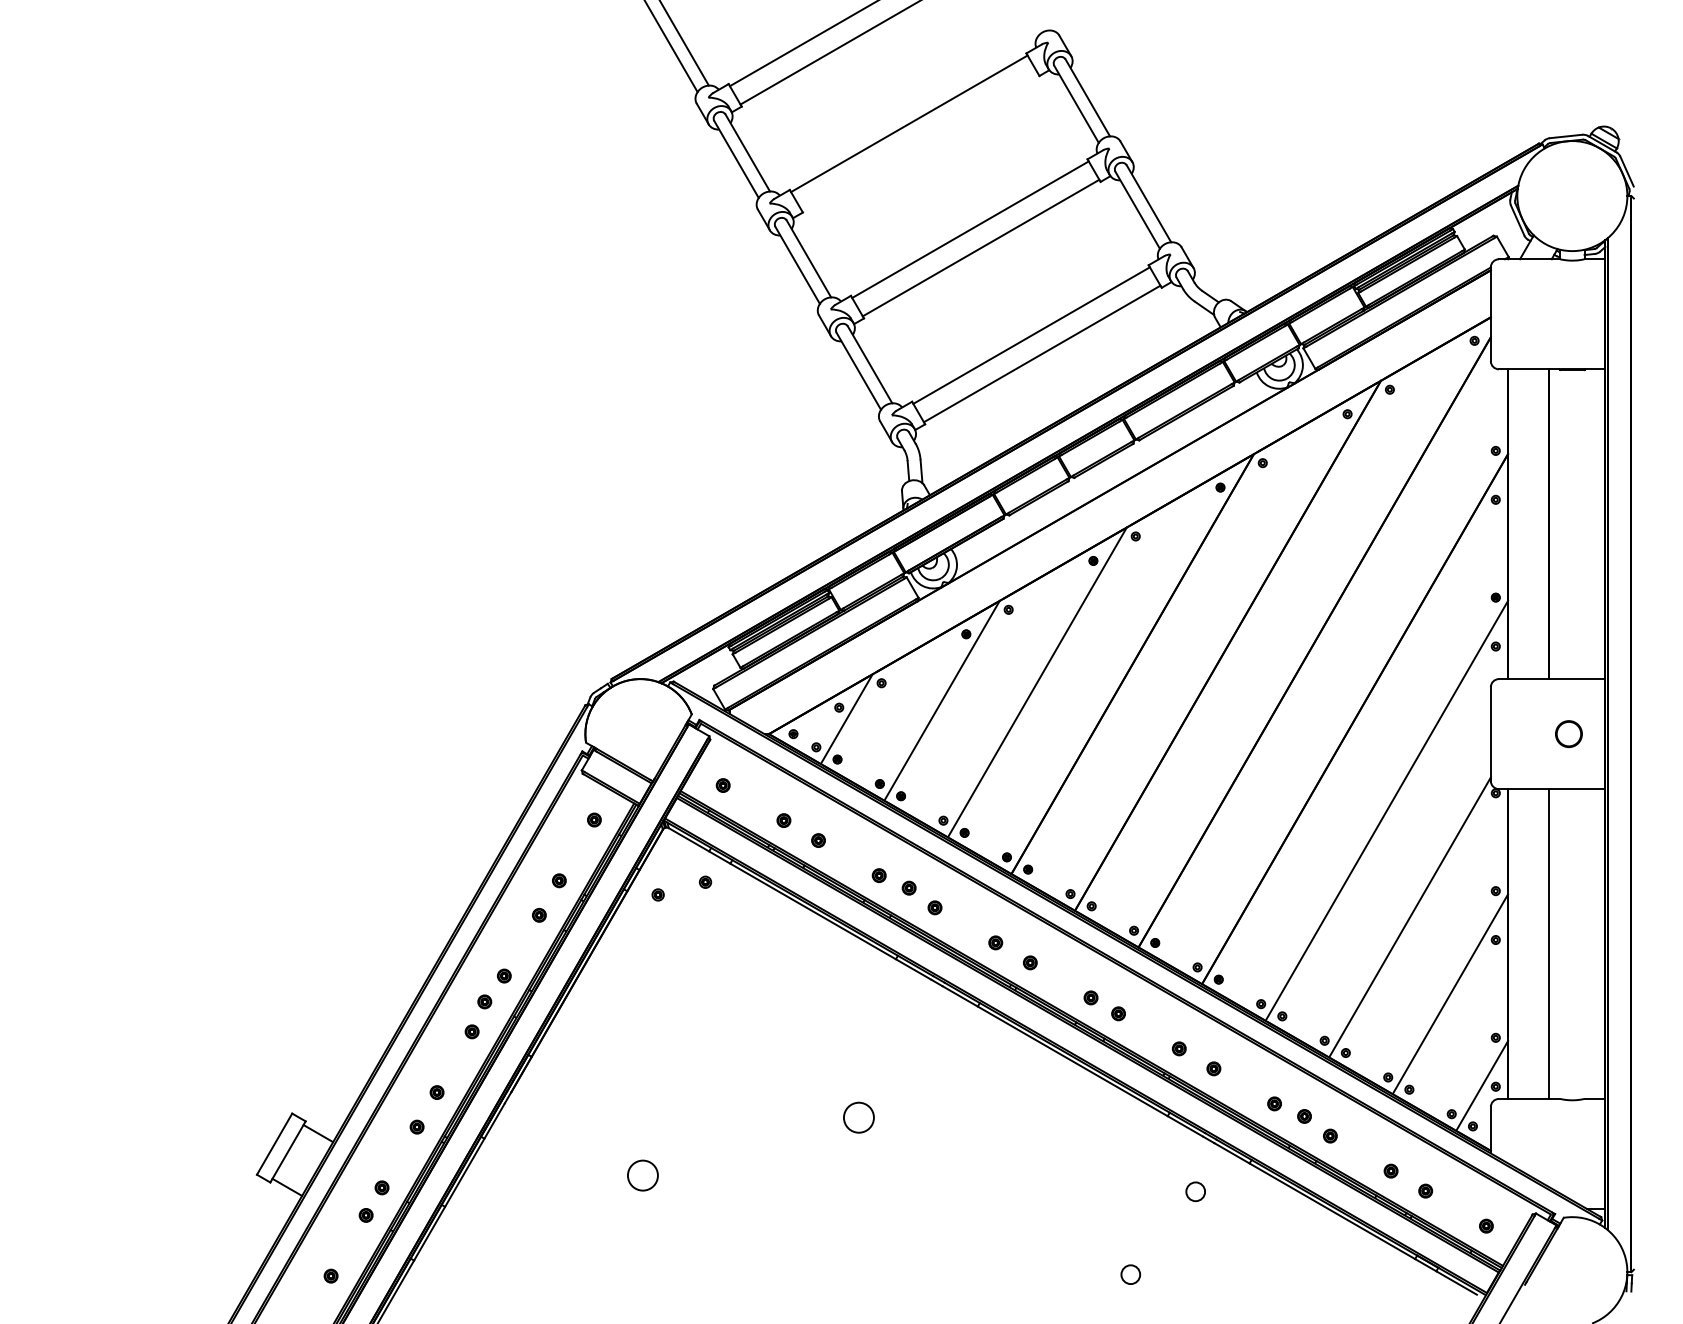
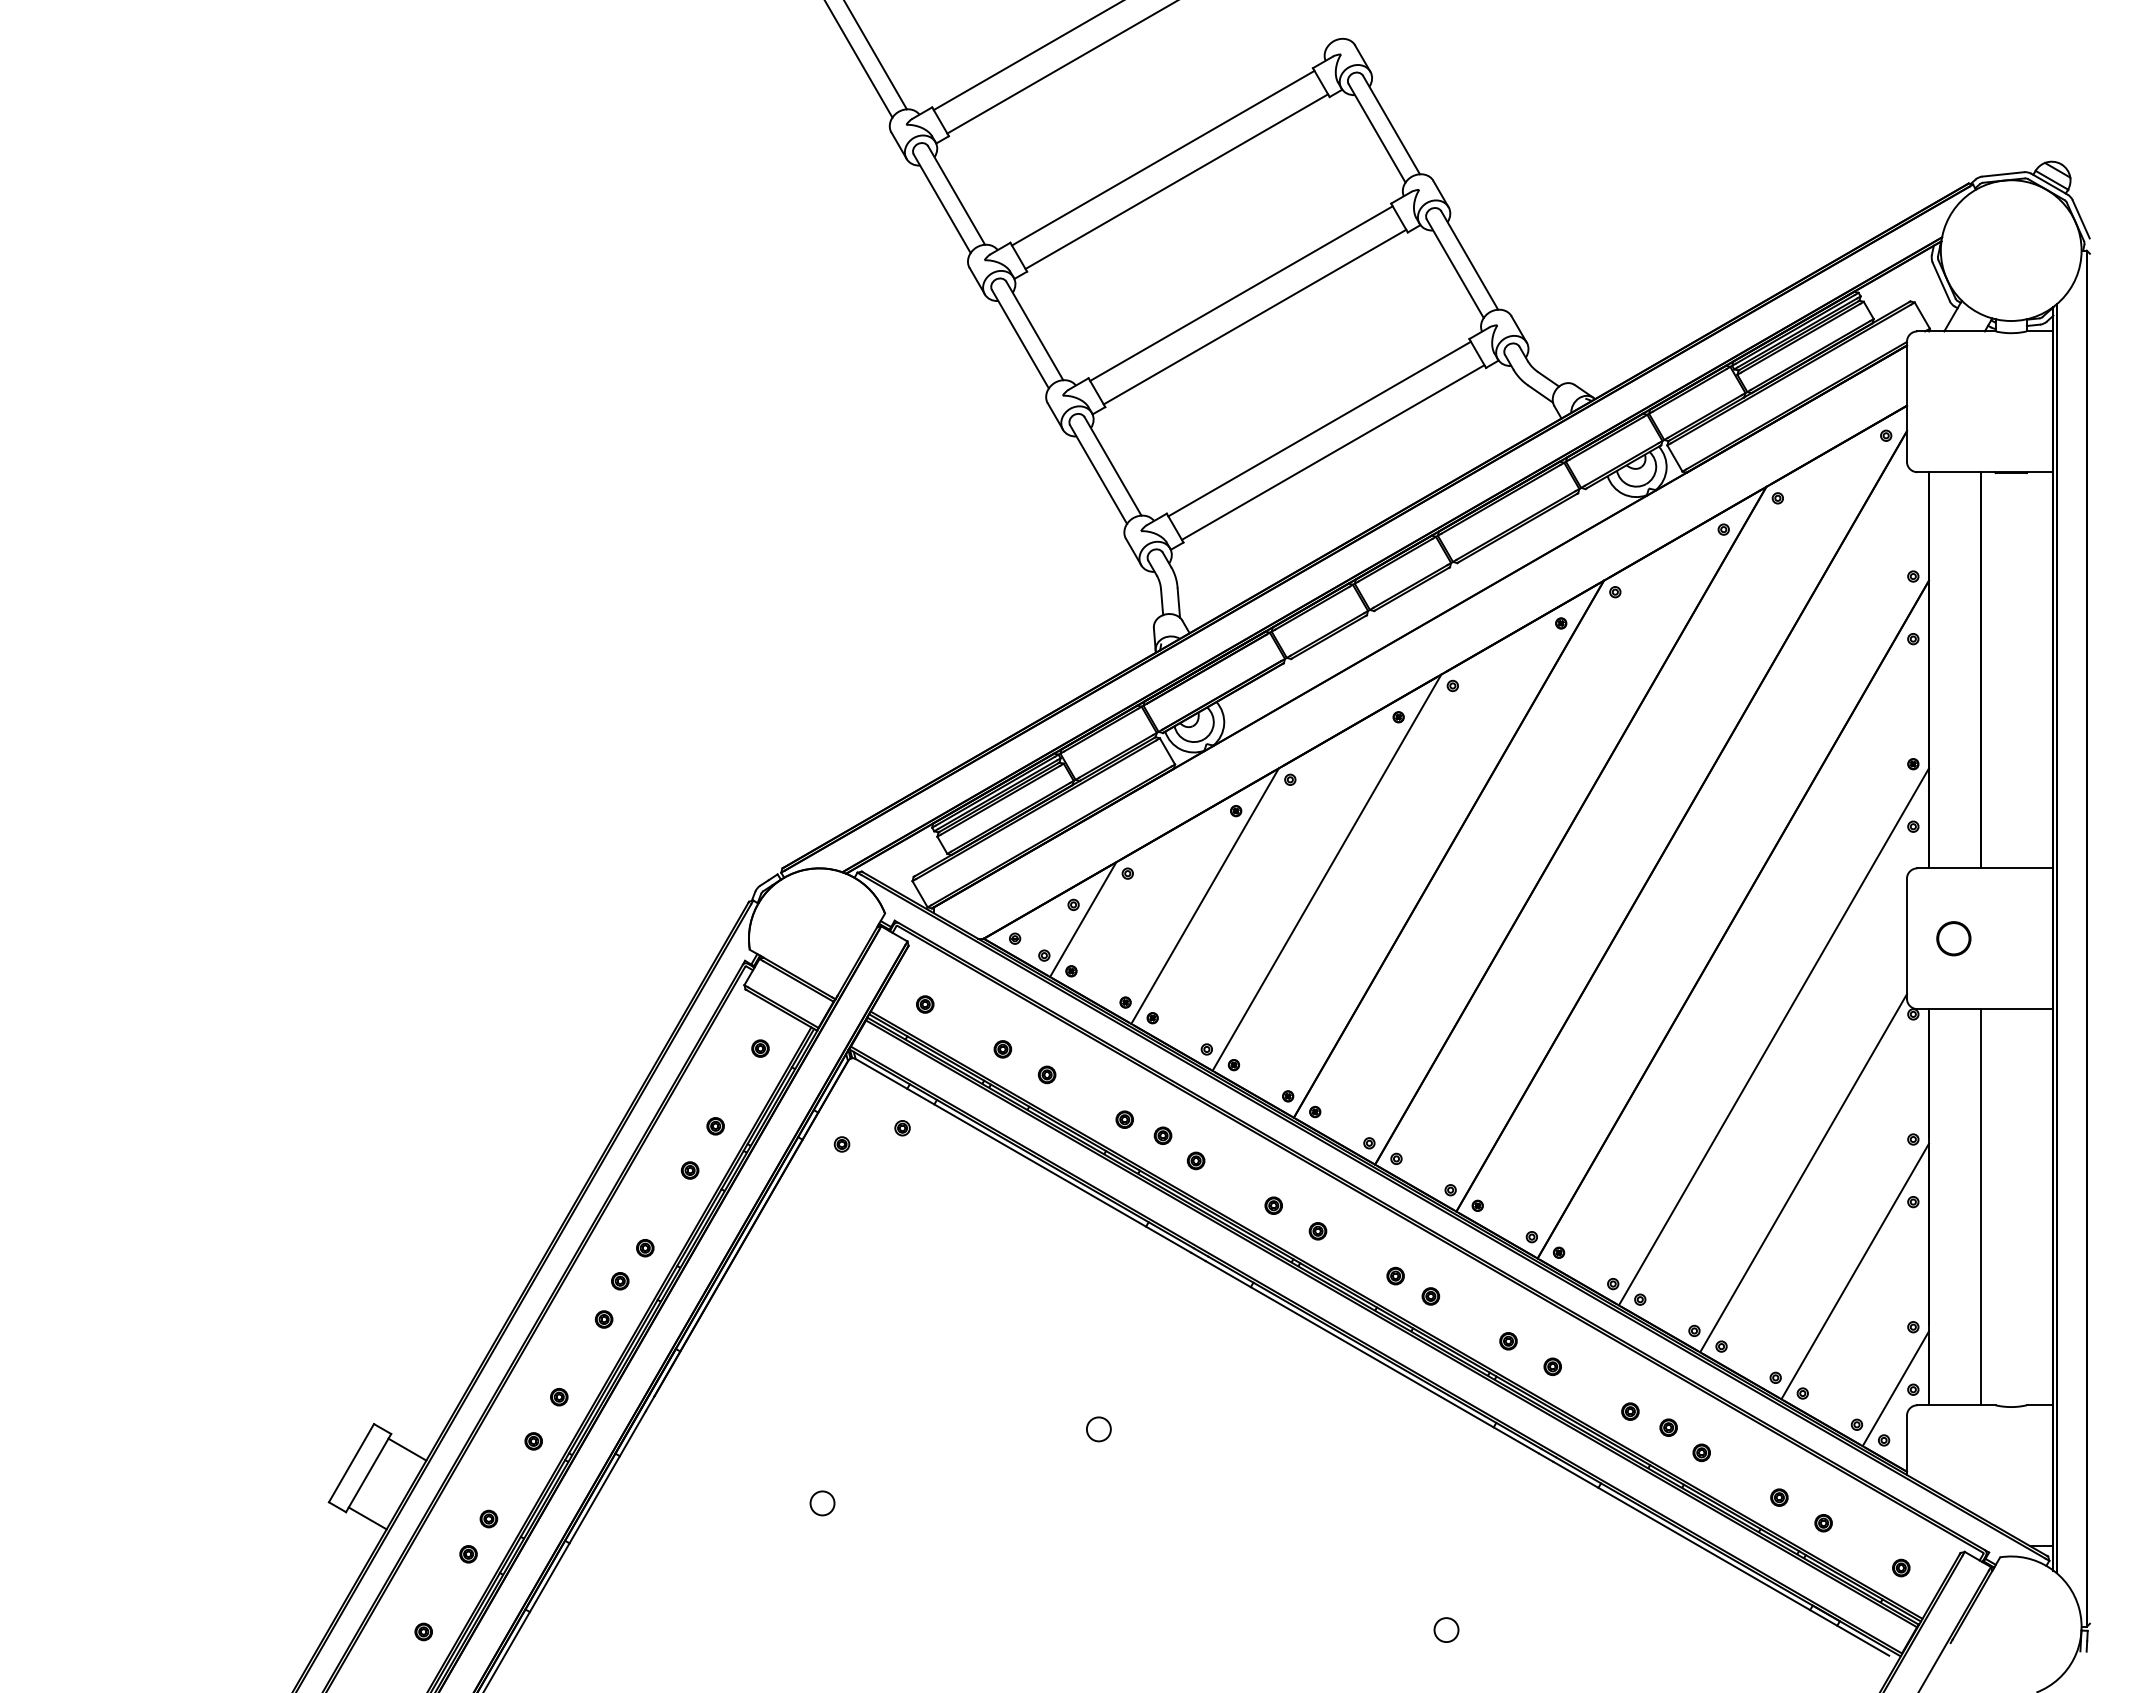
line: (919, 142) -> (1176, 181), added
circle: (1568, 733) -> (1953, 938), moved
circle: (858, 1117) -> (1098, 1429), size x0.62
circle: (642, 1175) -> (822, 1503), size x0.62
circle: (1195, 1191) -> (1529, 1523), removed

